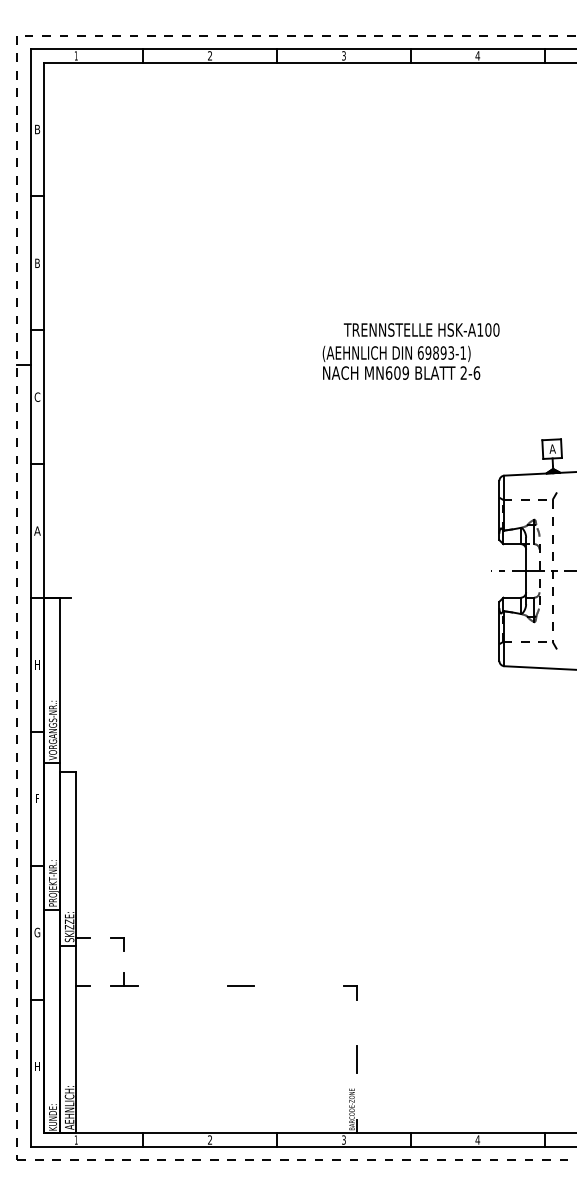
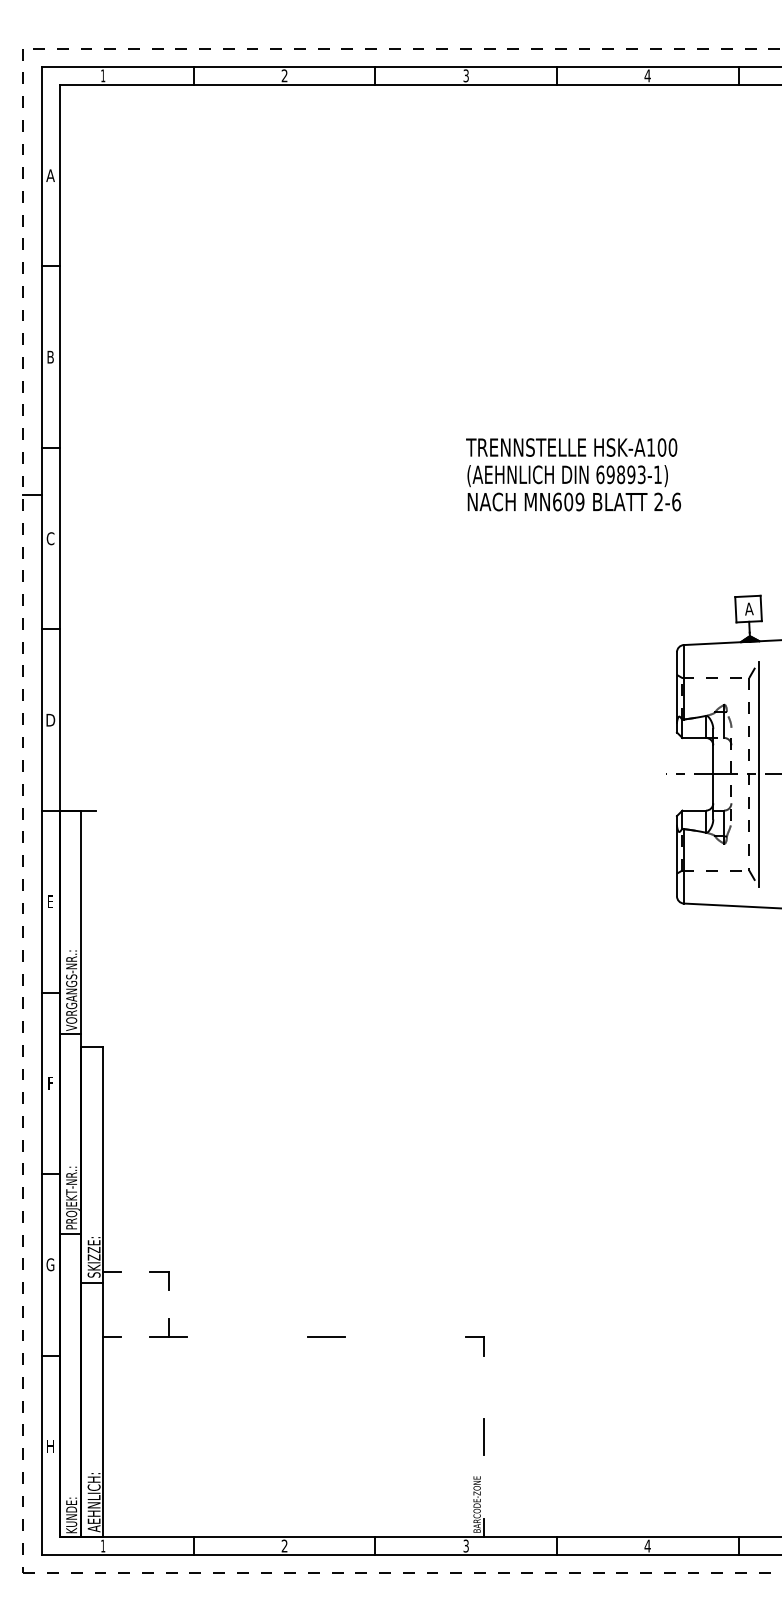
text: (37, 129) -> (50, 175), B -> A
text: (400, 363) -> (573, 488), moved
text: (37, 530) -> (50, 719), A -> D
line: (559, 570) -> (758, 773), added
text: (37, 664) -> (50, 901), H -> E

